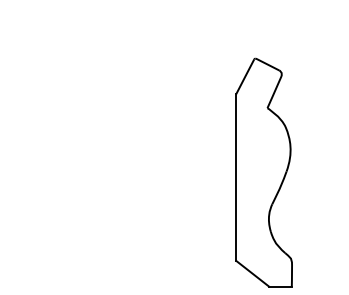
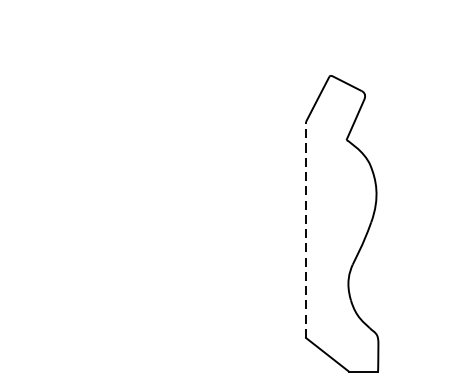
line: (236, 177) -> (306, 229), solid -> dashed

